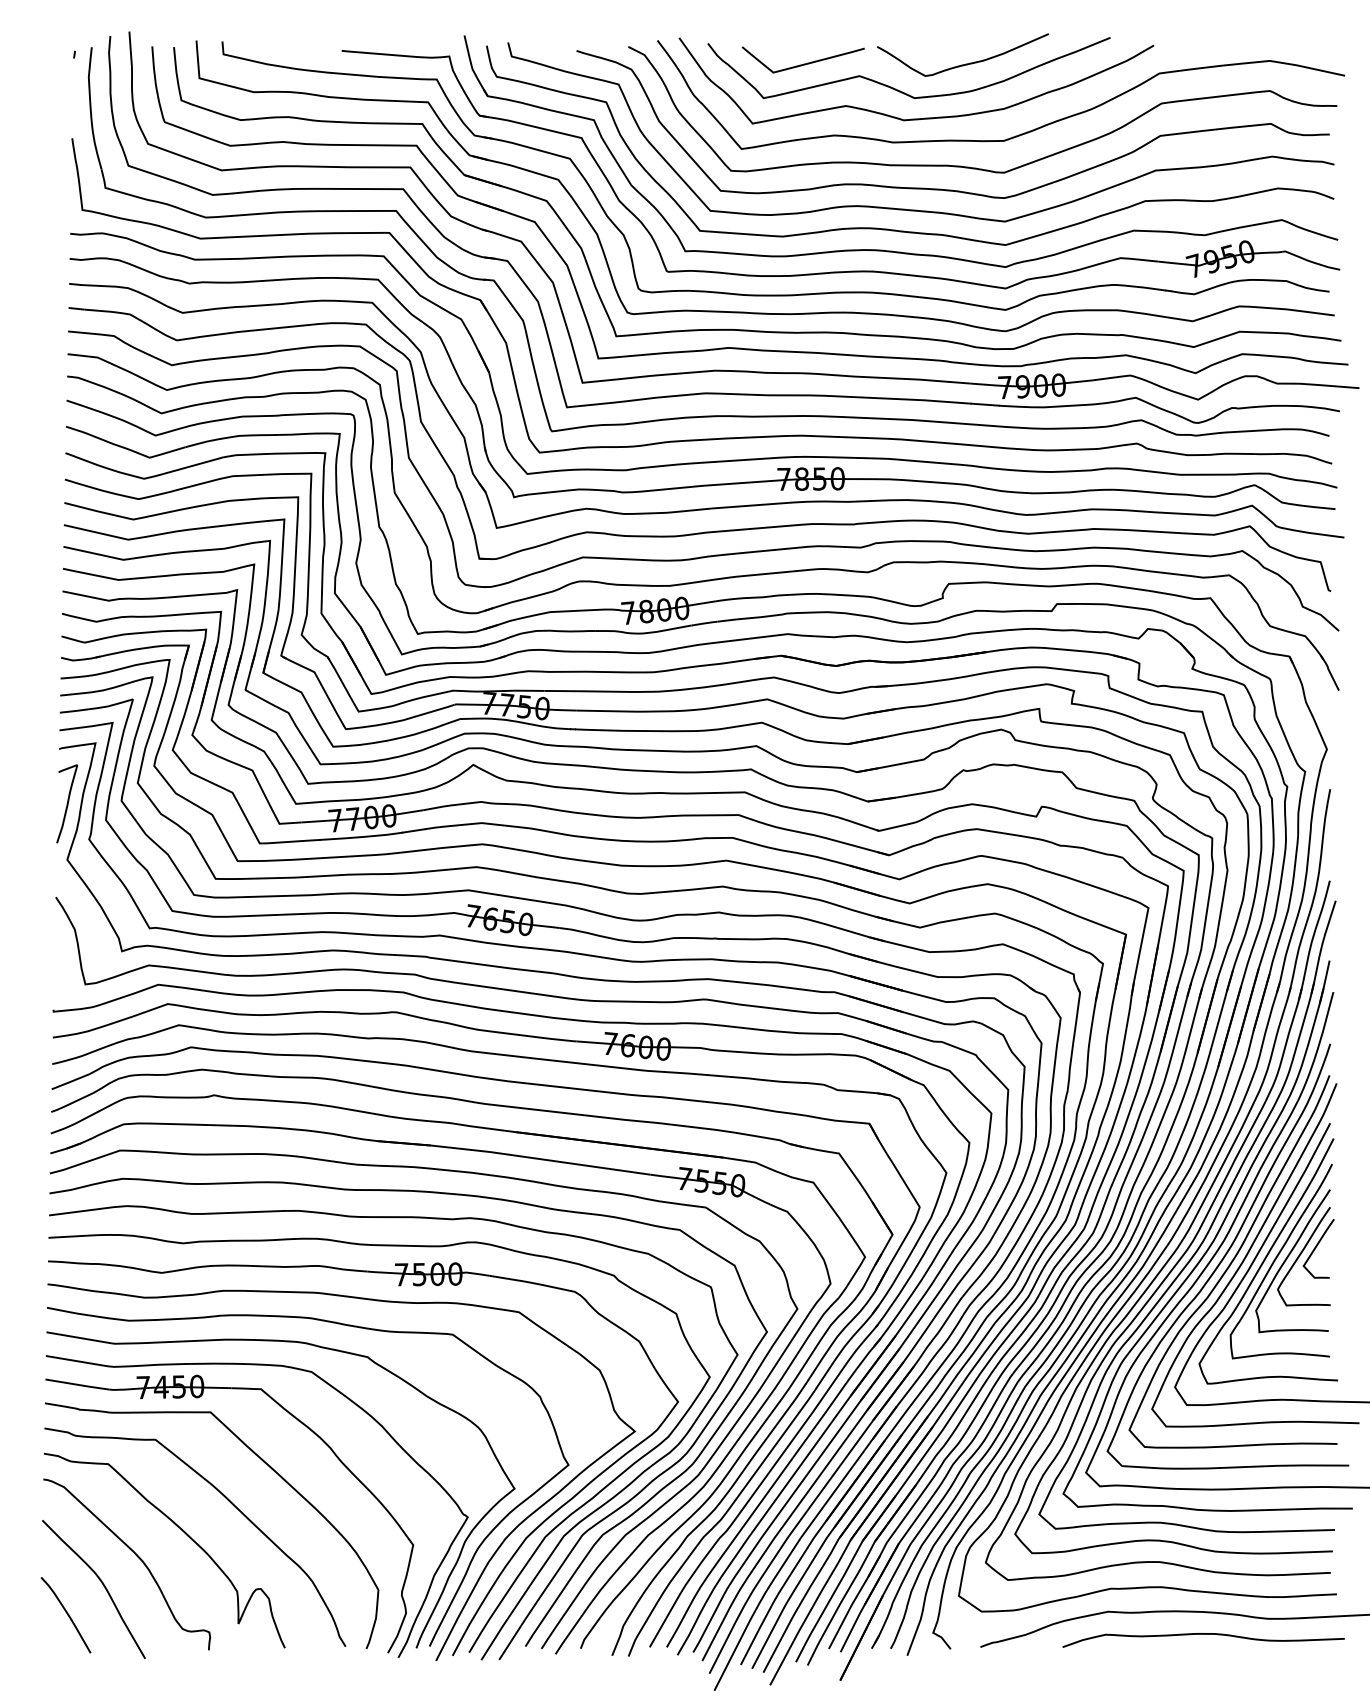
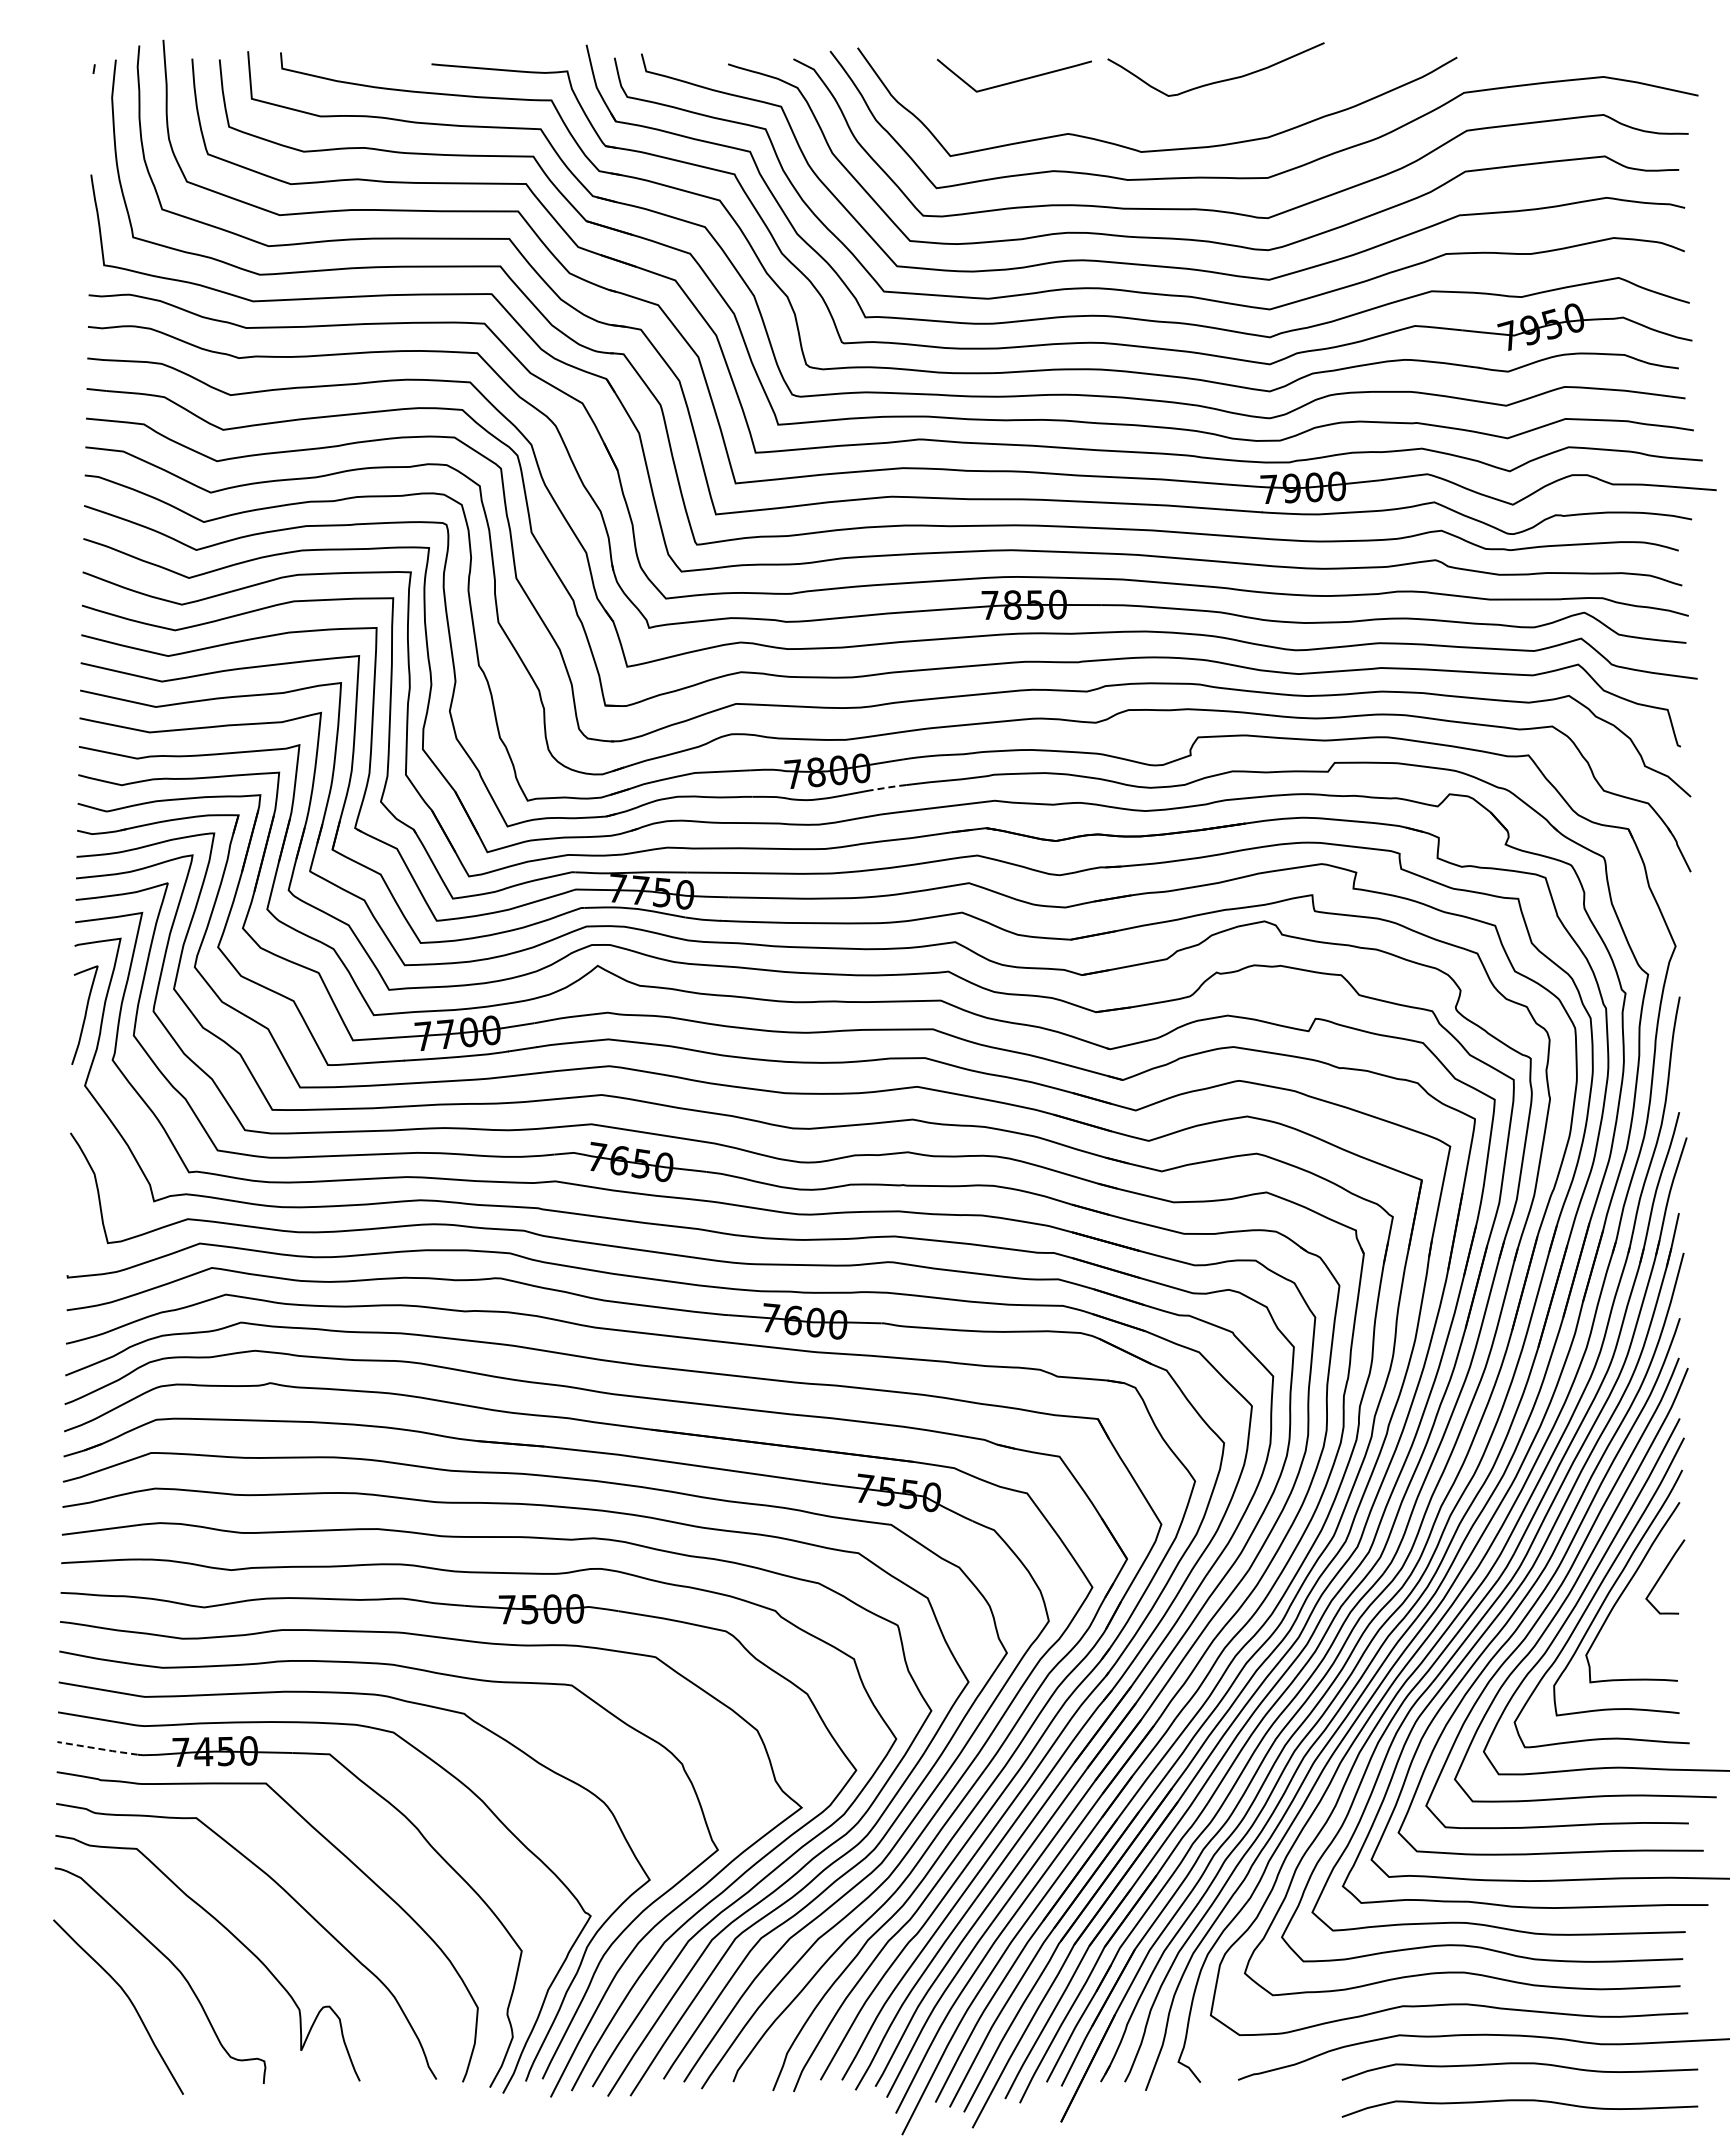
curve: (898, 89) -> (1134, 113), removed
line: (704, 623) -> (889, 787), solid -> dashed
curve: (1300, 1255) -> (1642, 1585), removed
line: (78, 1384) -> (99, 1748), solid -> dashed
curve: (66, 1614) -> (84, 2038), removed
curve: (1203, 1664) -> (1519, 2101), added

